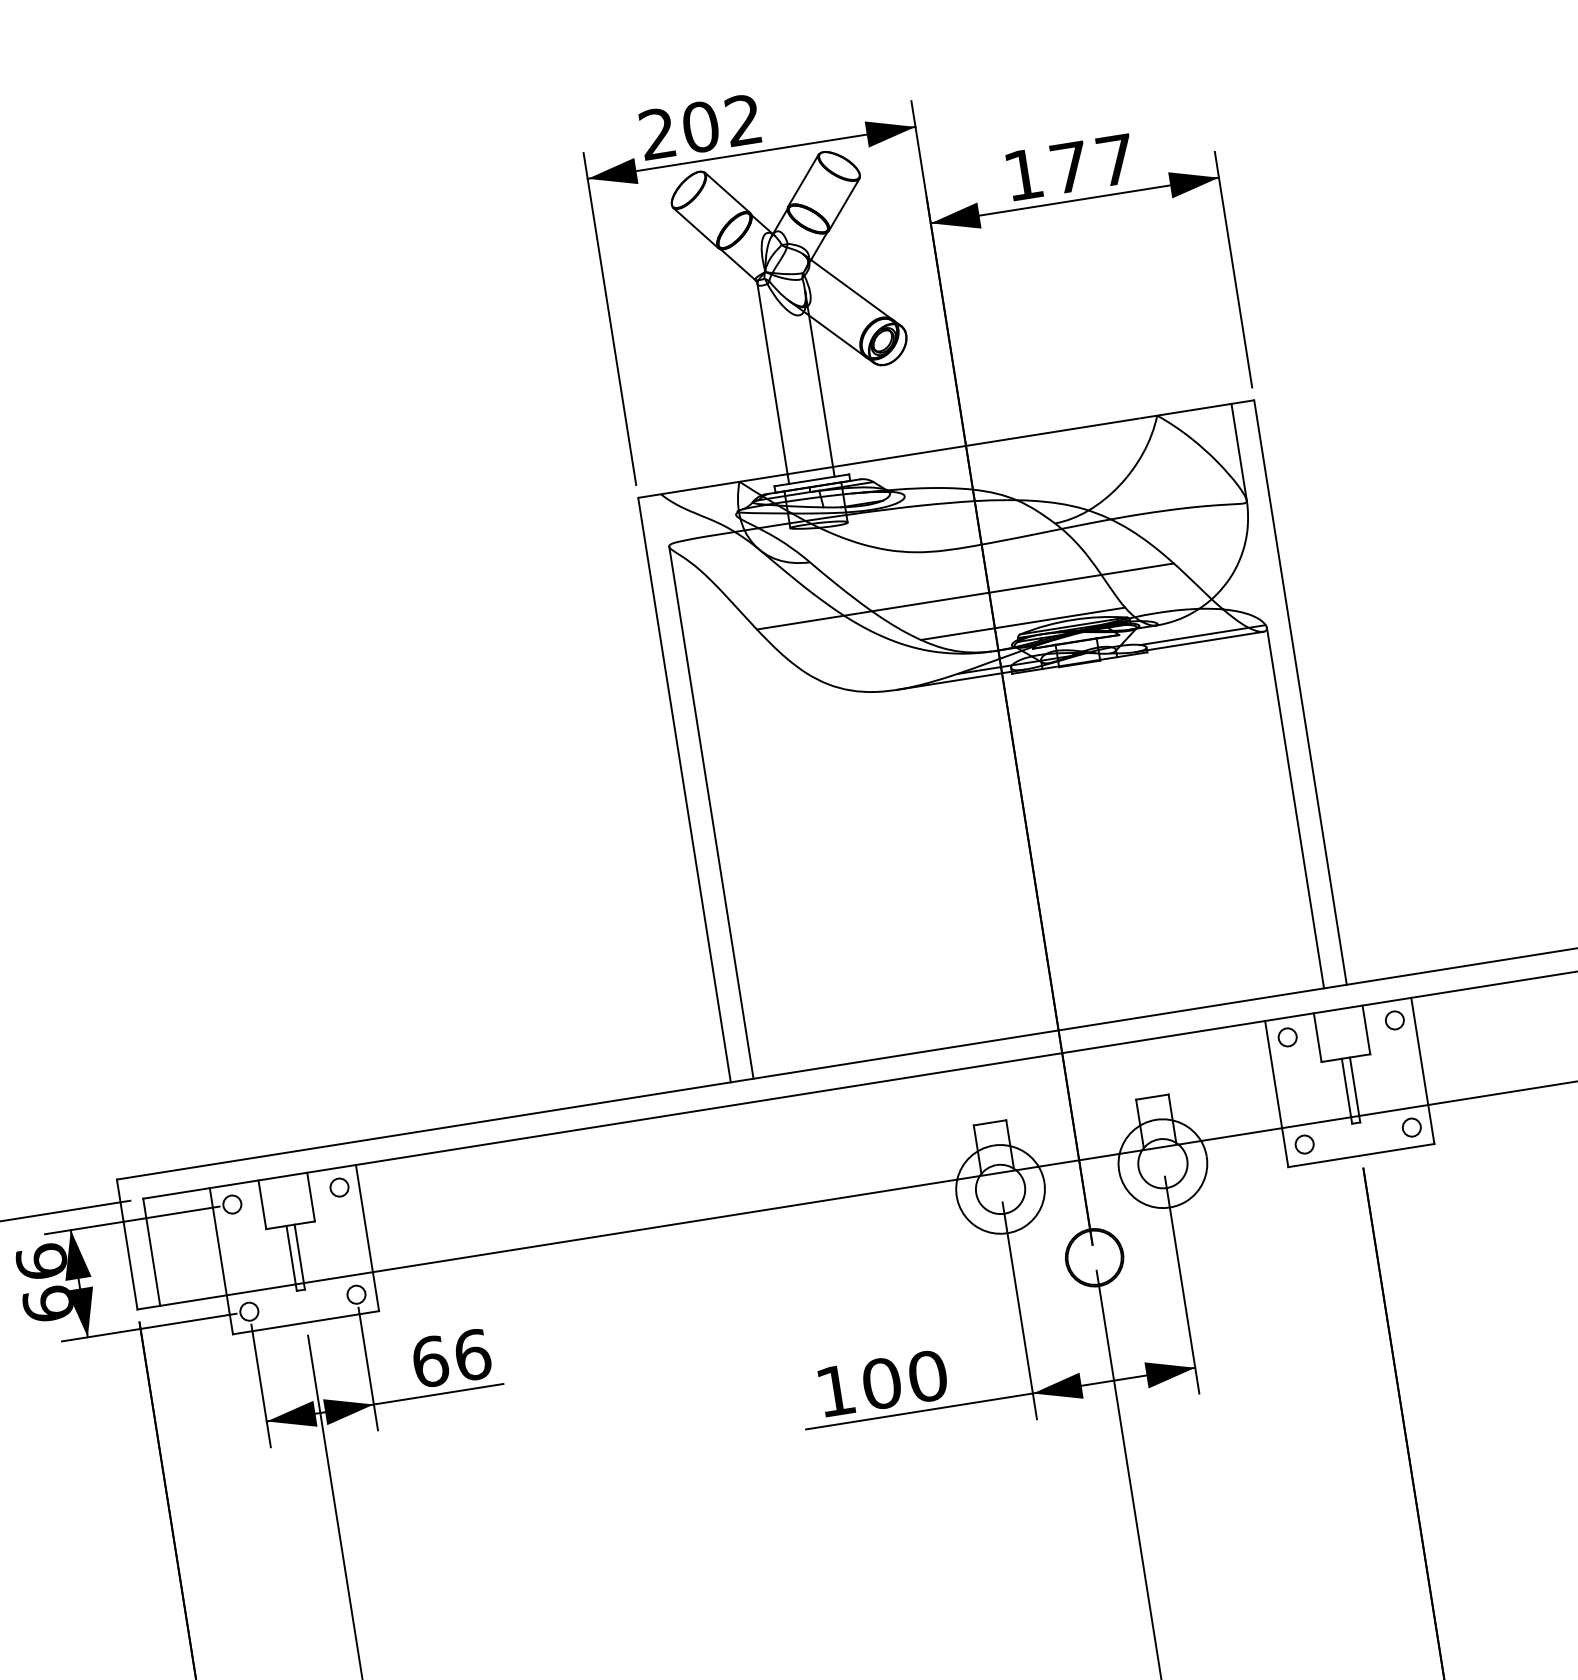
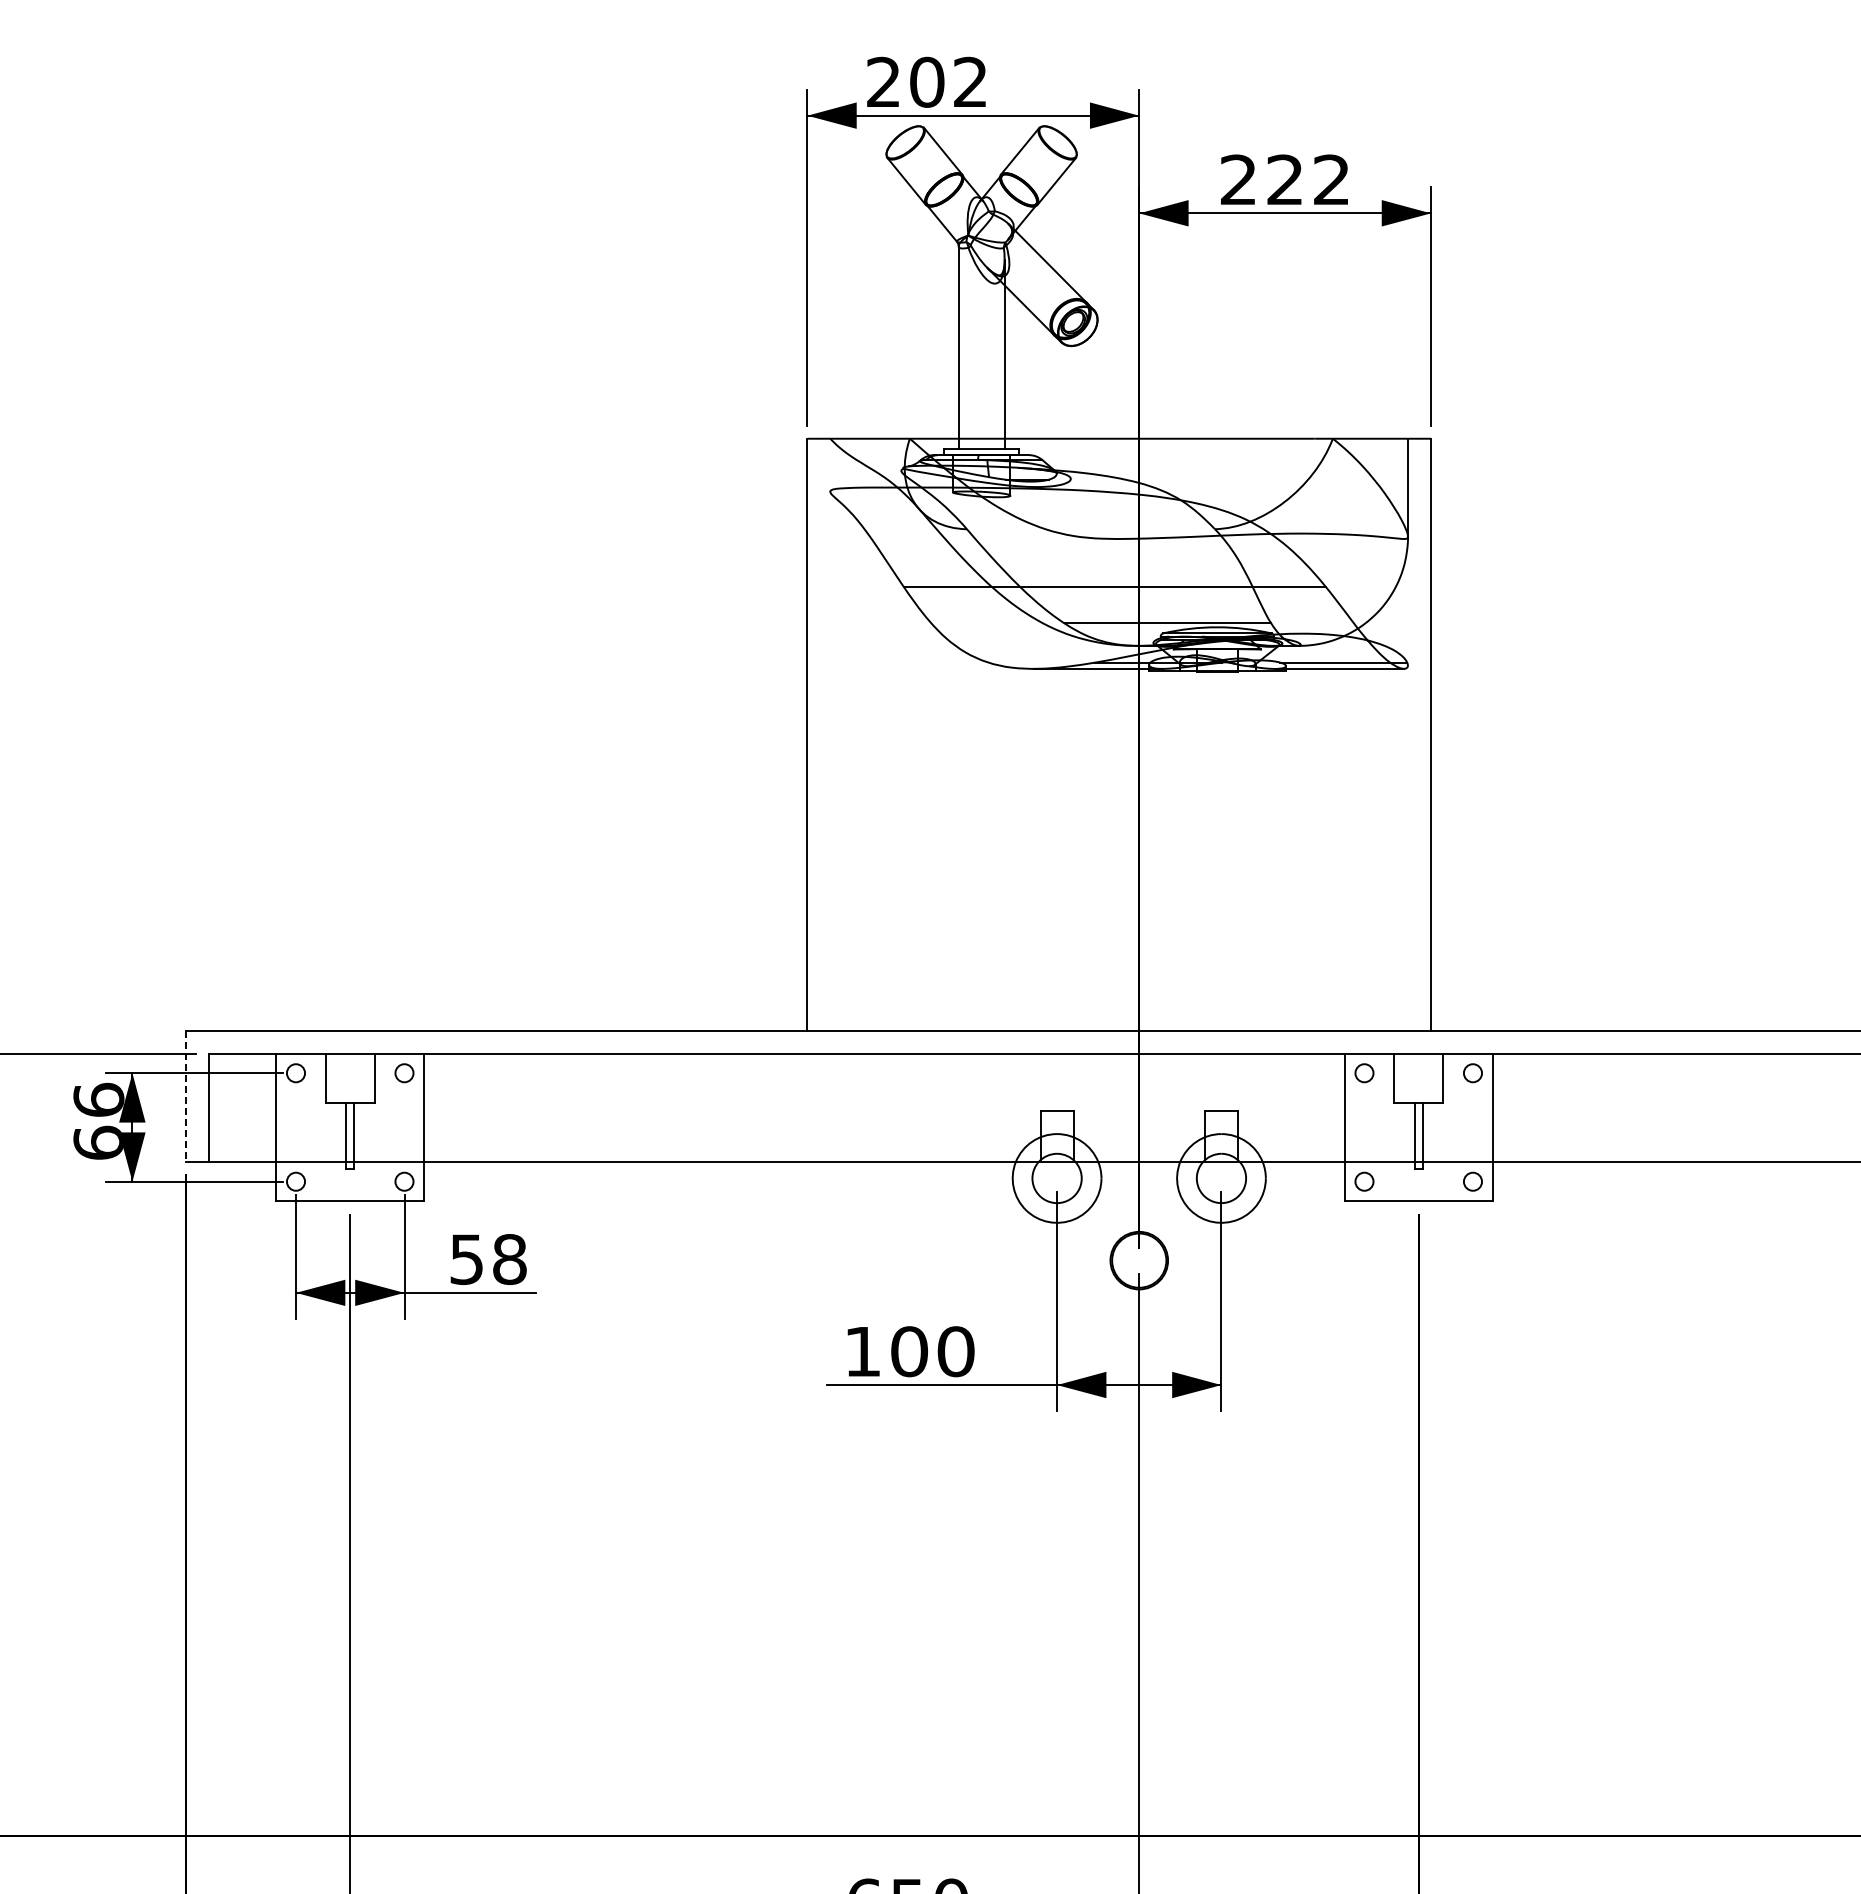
text: (1068, 167) -> (1284, 179), 177 -> 222
line: (1295, 807) -> (1408, 847), removed
line: (711, 812) -> (830, 760), removed
line: (126, 1244) -> (185, 1096), solid -> dashed
text: (451, 1358) -> (488, 1259), 66 -> 58

